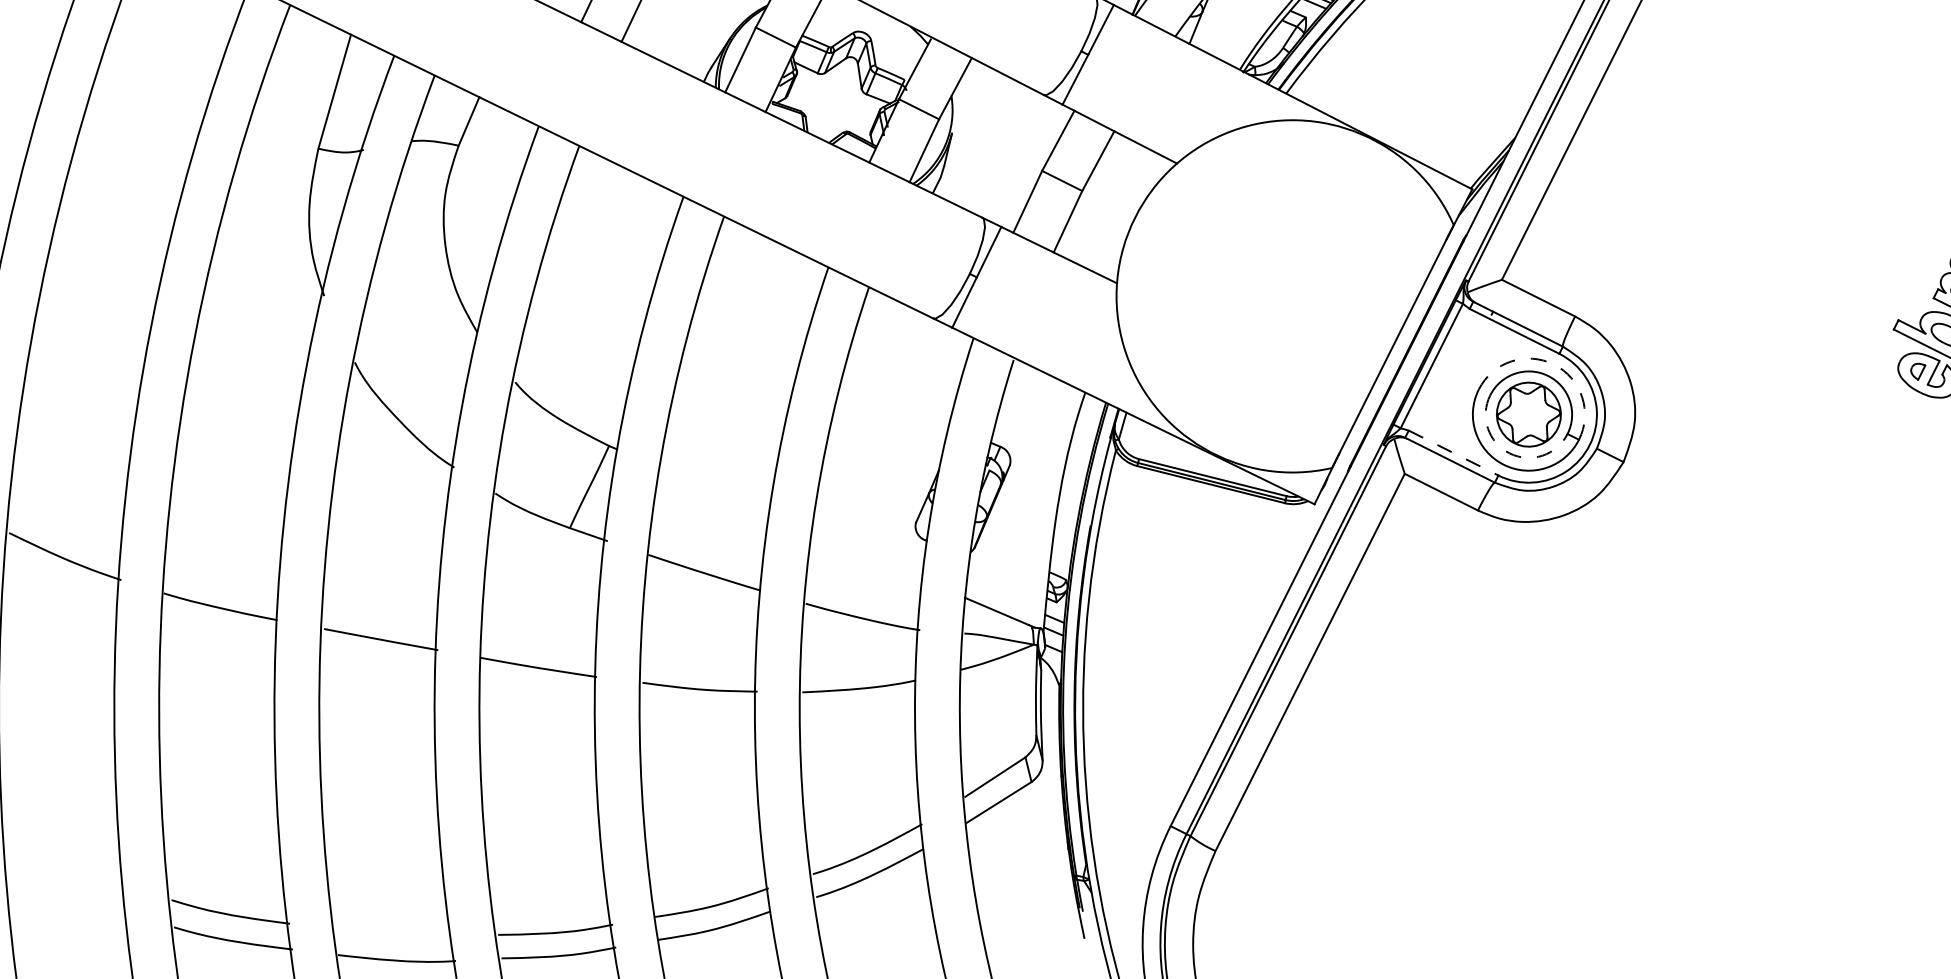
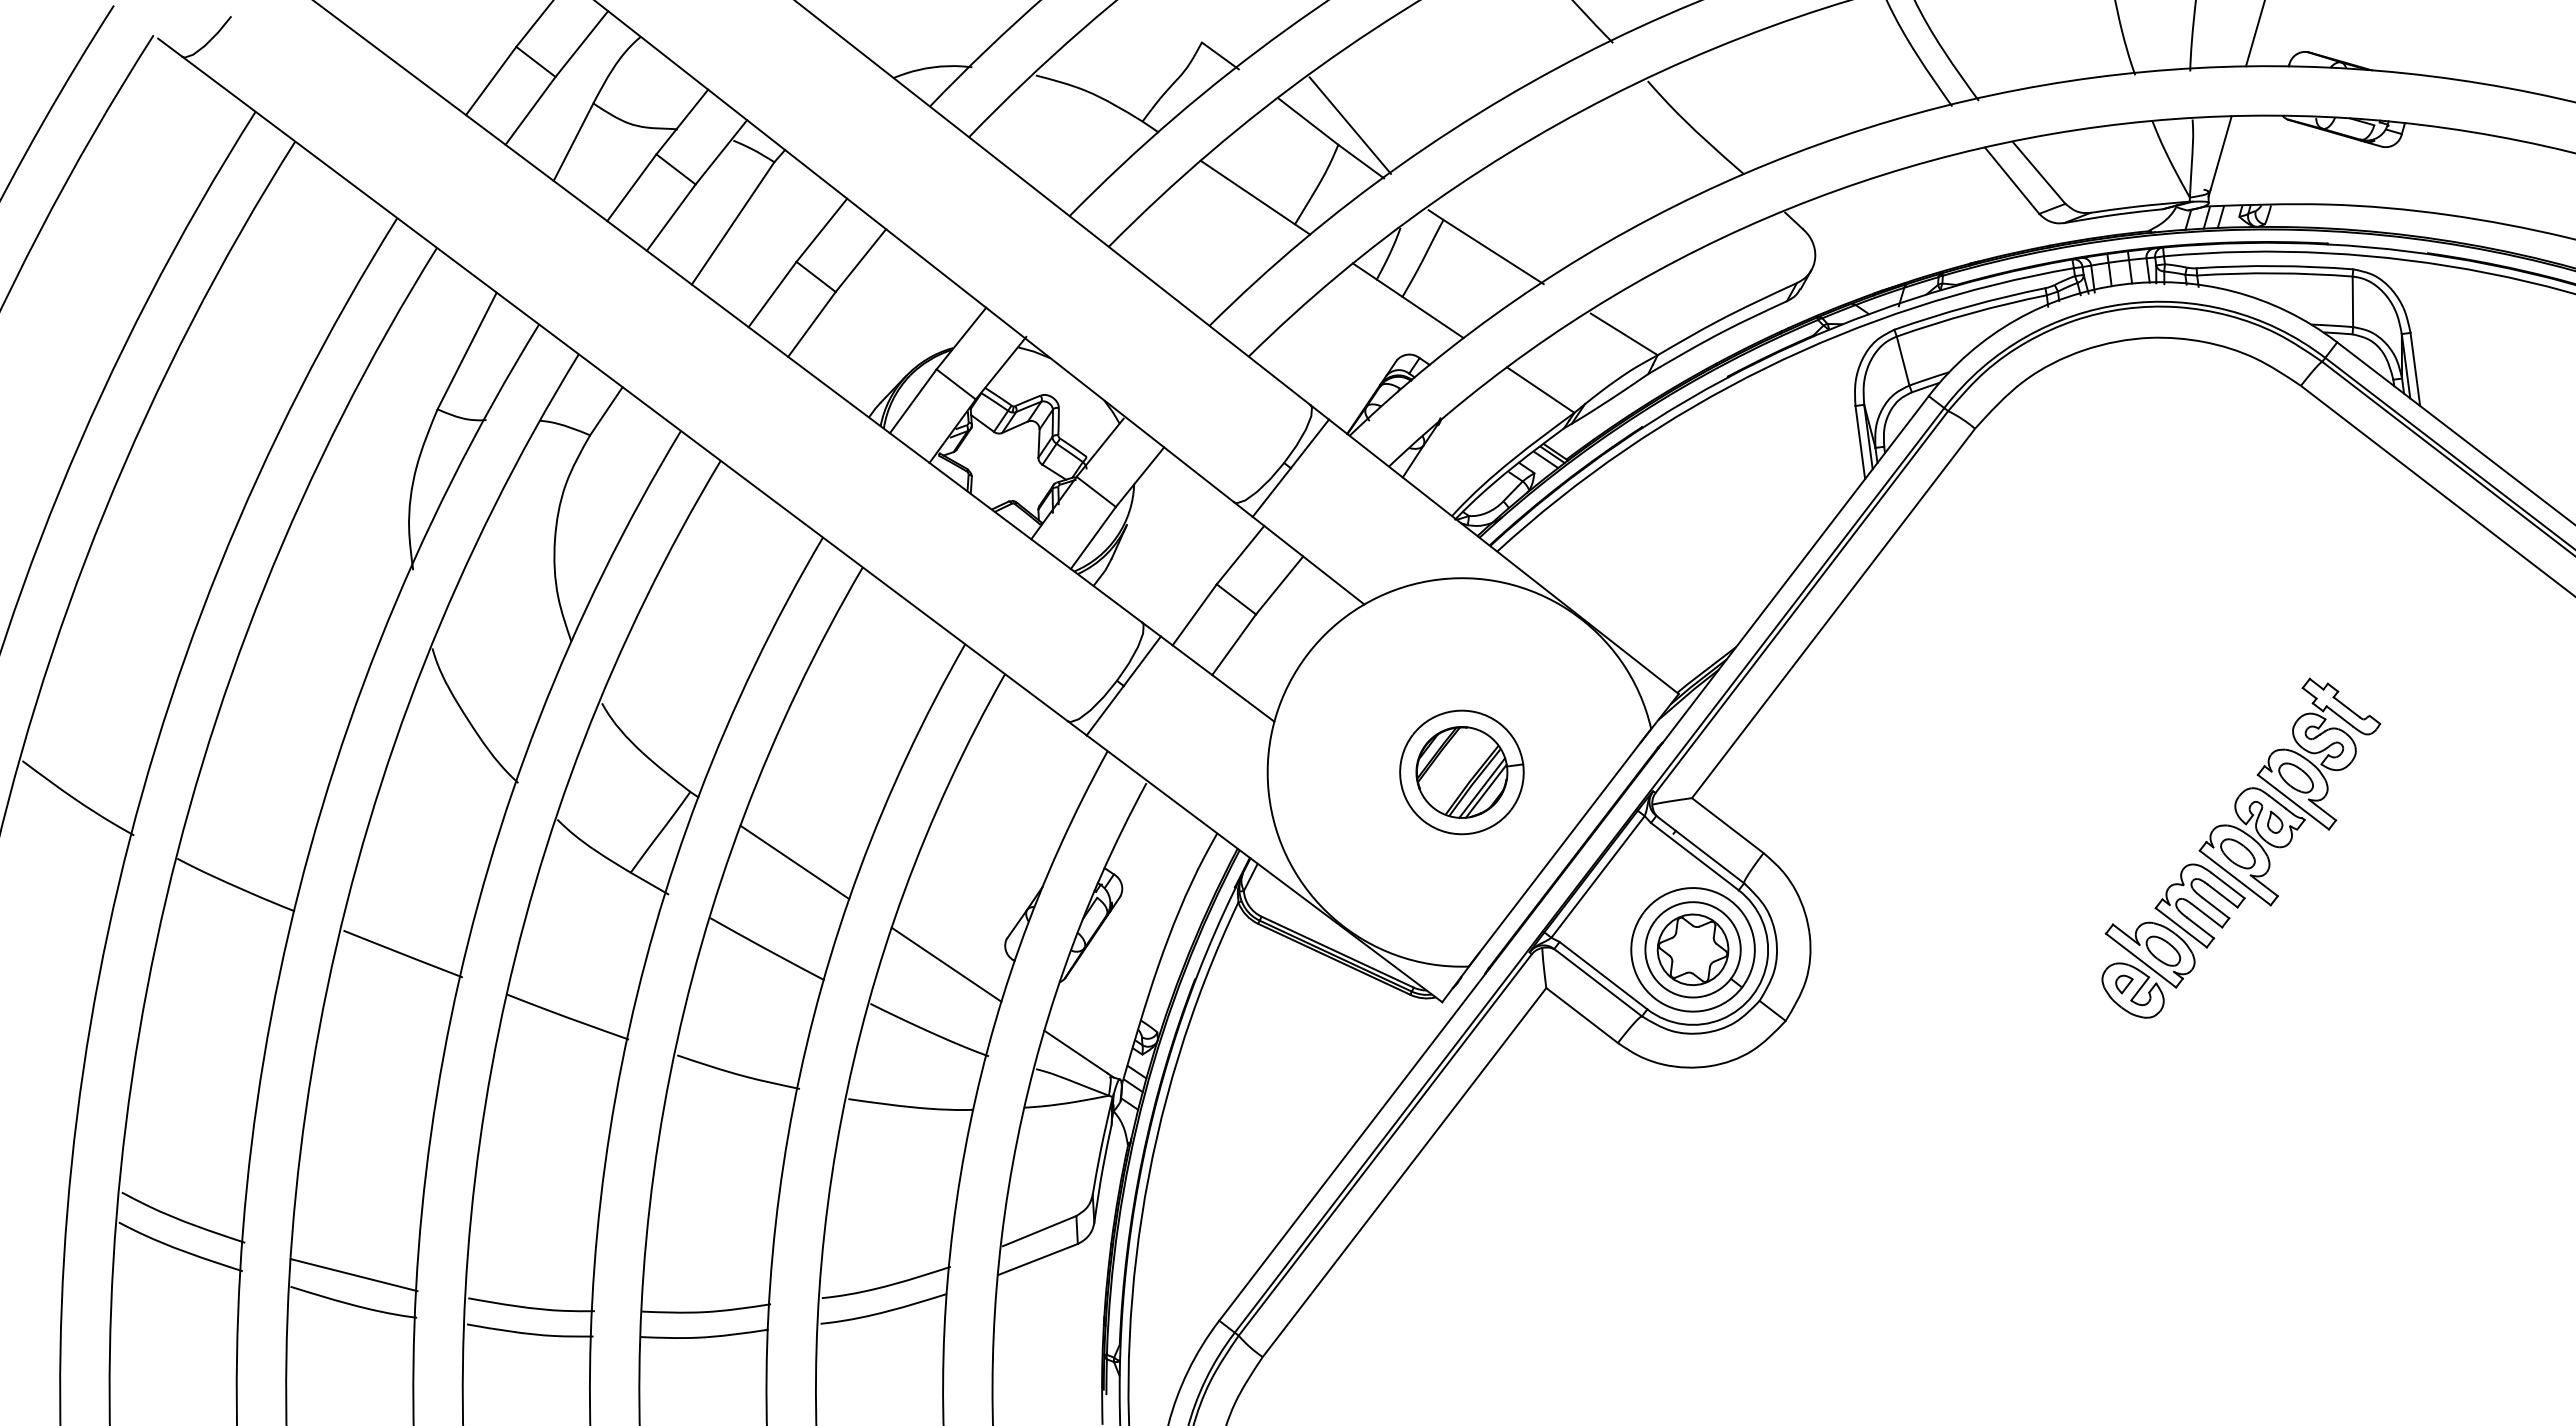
part: (1292, 296) -> (1461, 772), added
arc: (1553, 364) -> (1730, 900), dashed -> solid
line: (1453, 453) -> (1603, 976), dashed -> solid
arc: (1509, 453) -> (1664, 987), dashed -> solid
line: (713, 490) -> (794, 862), added
line: (866, 555) -> (946, 964), added
line: (392, 934) -> (353, 1275), added

